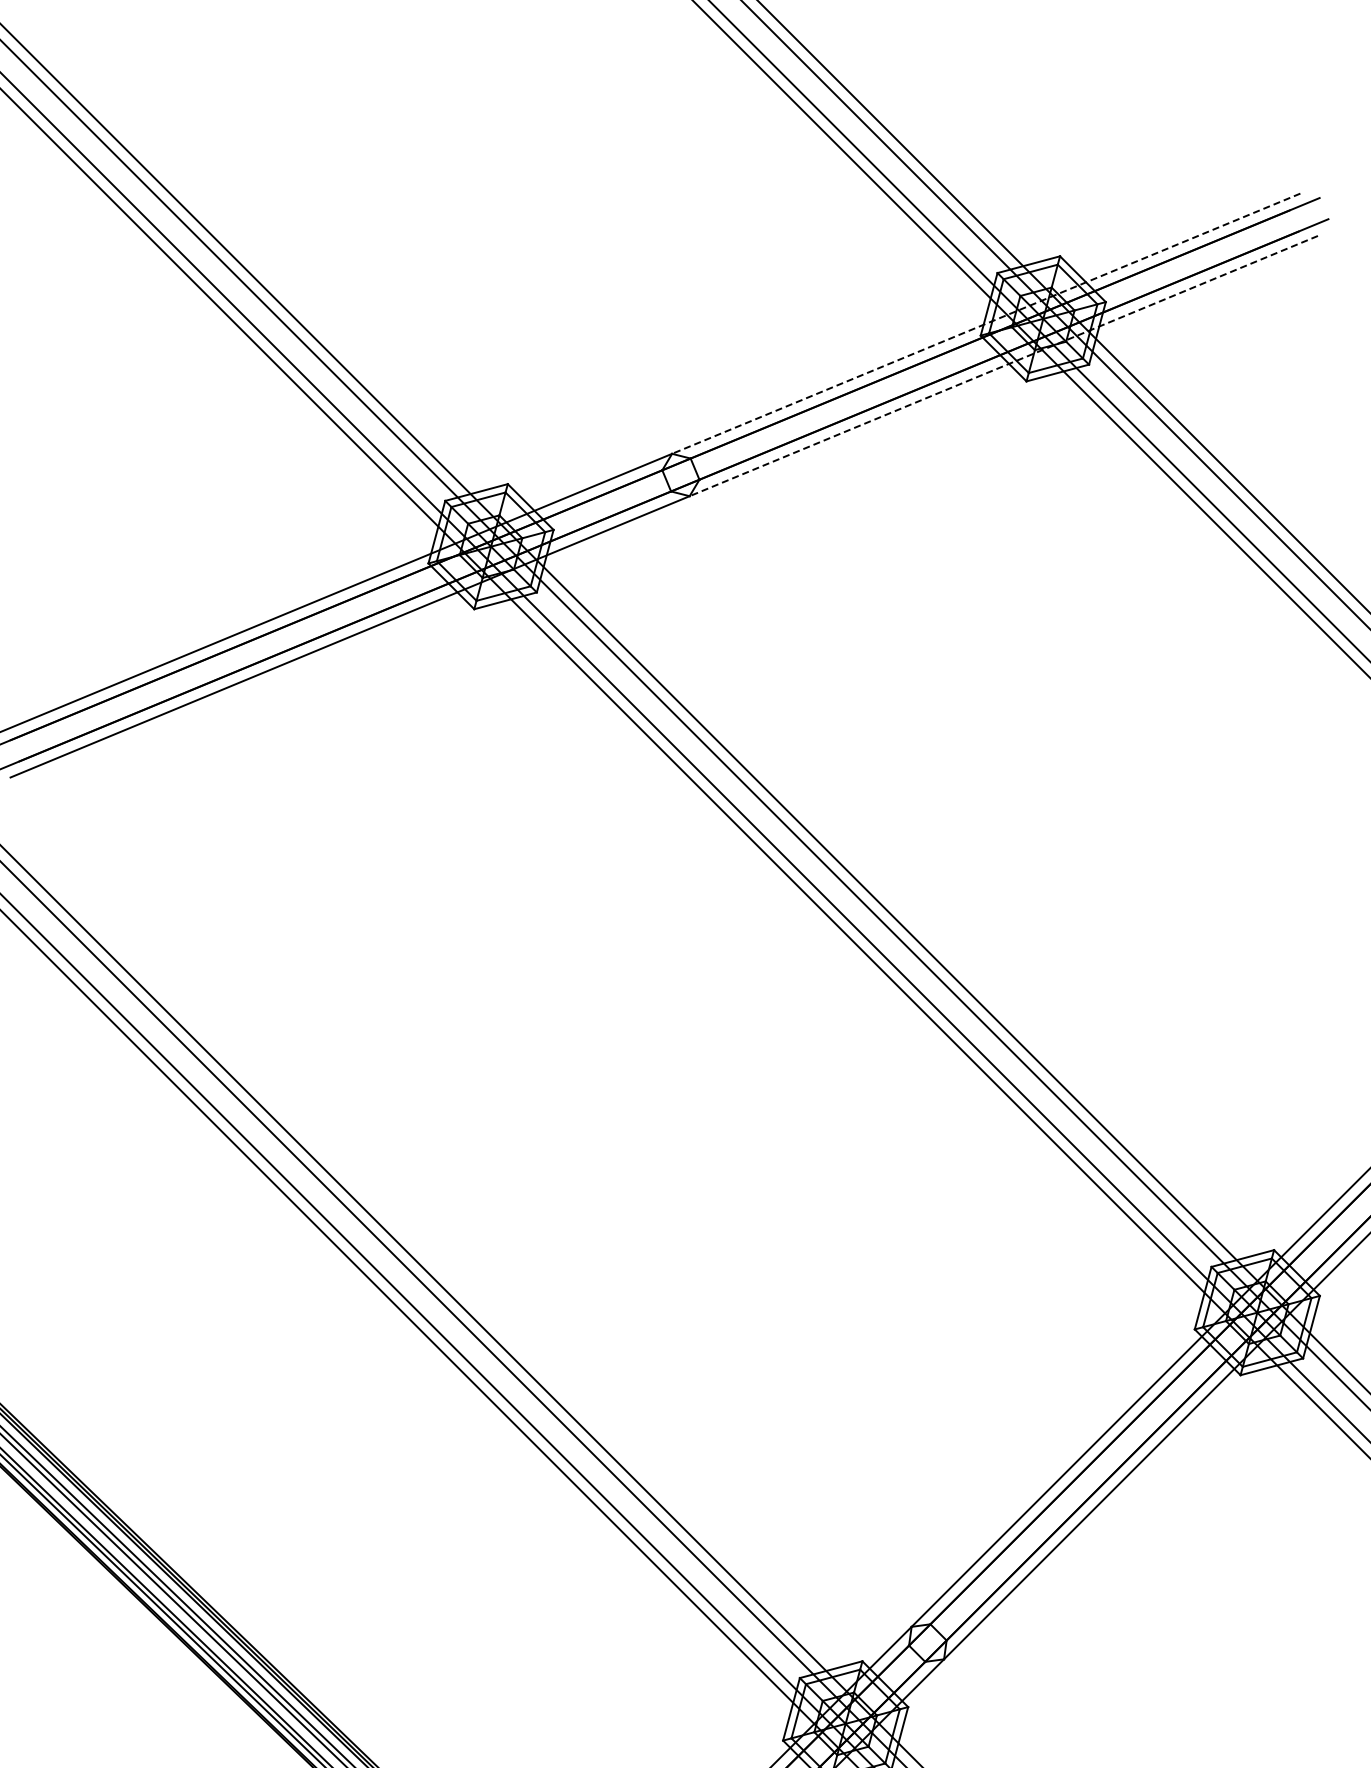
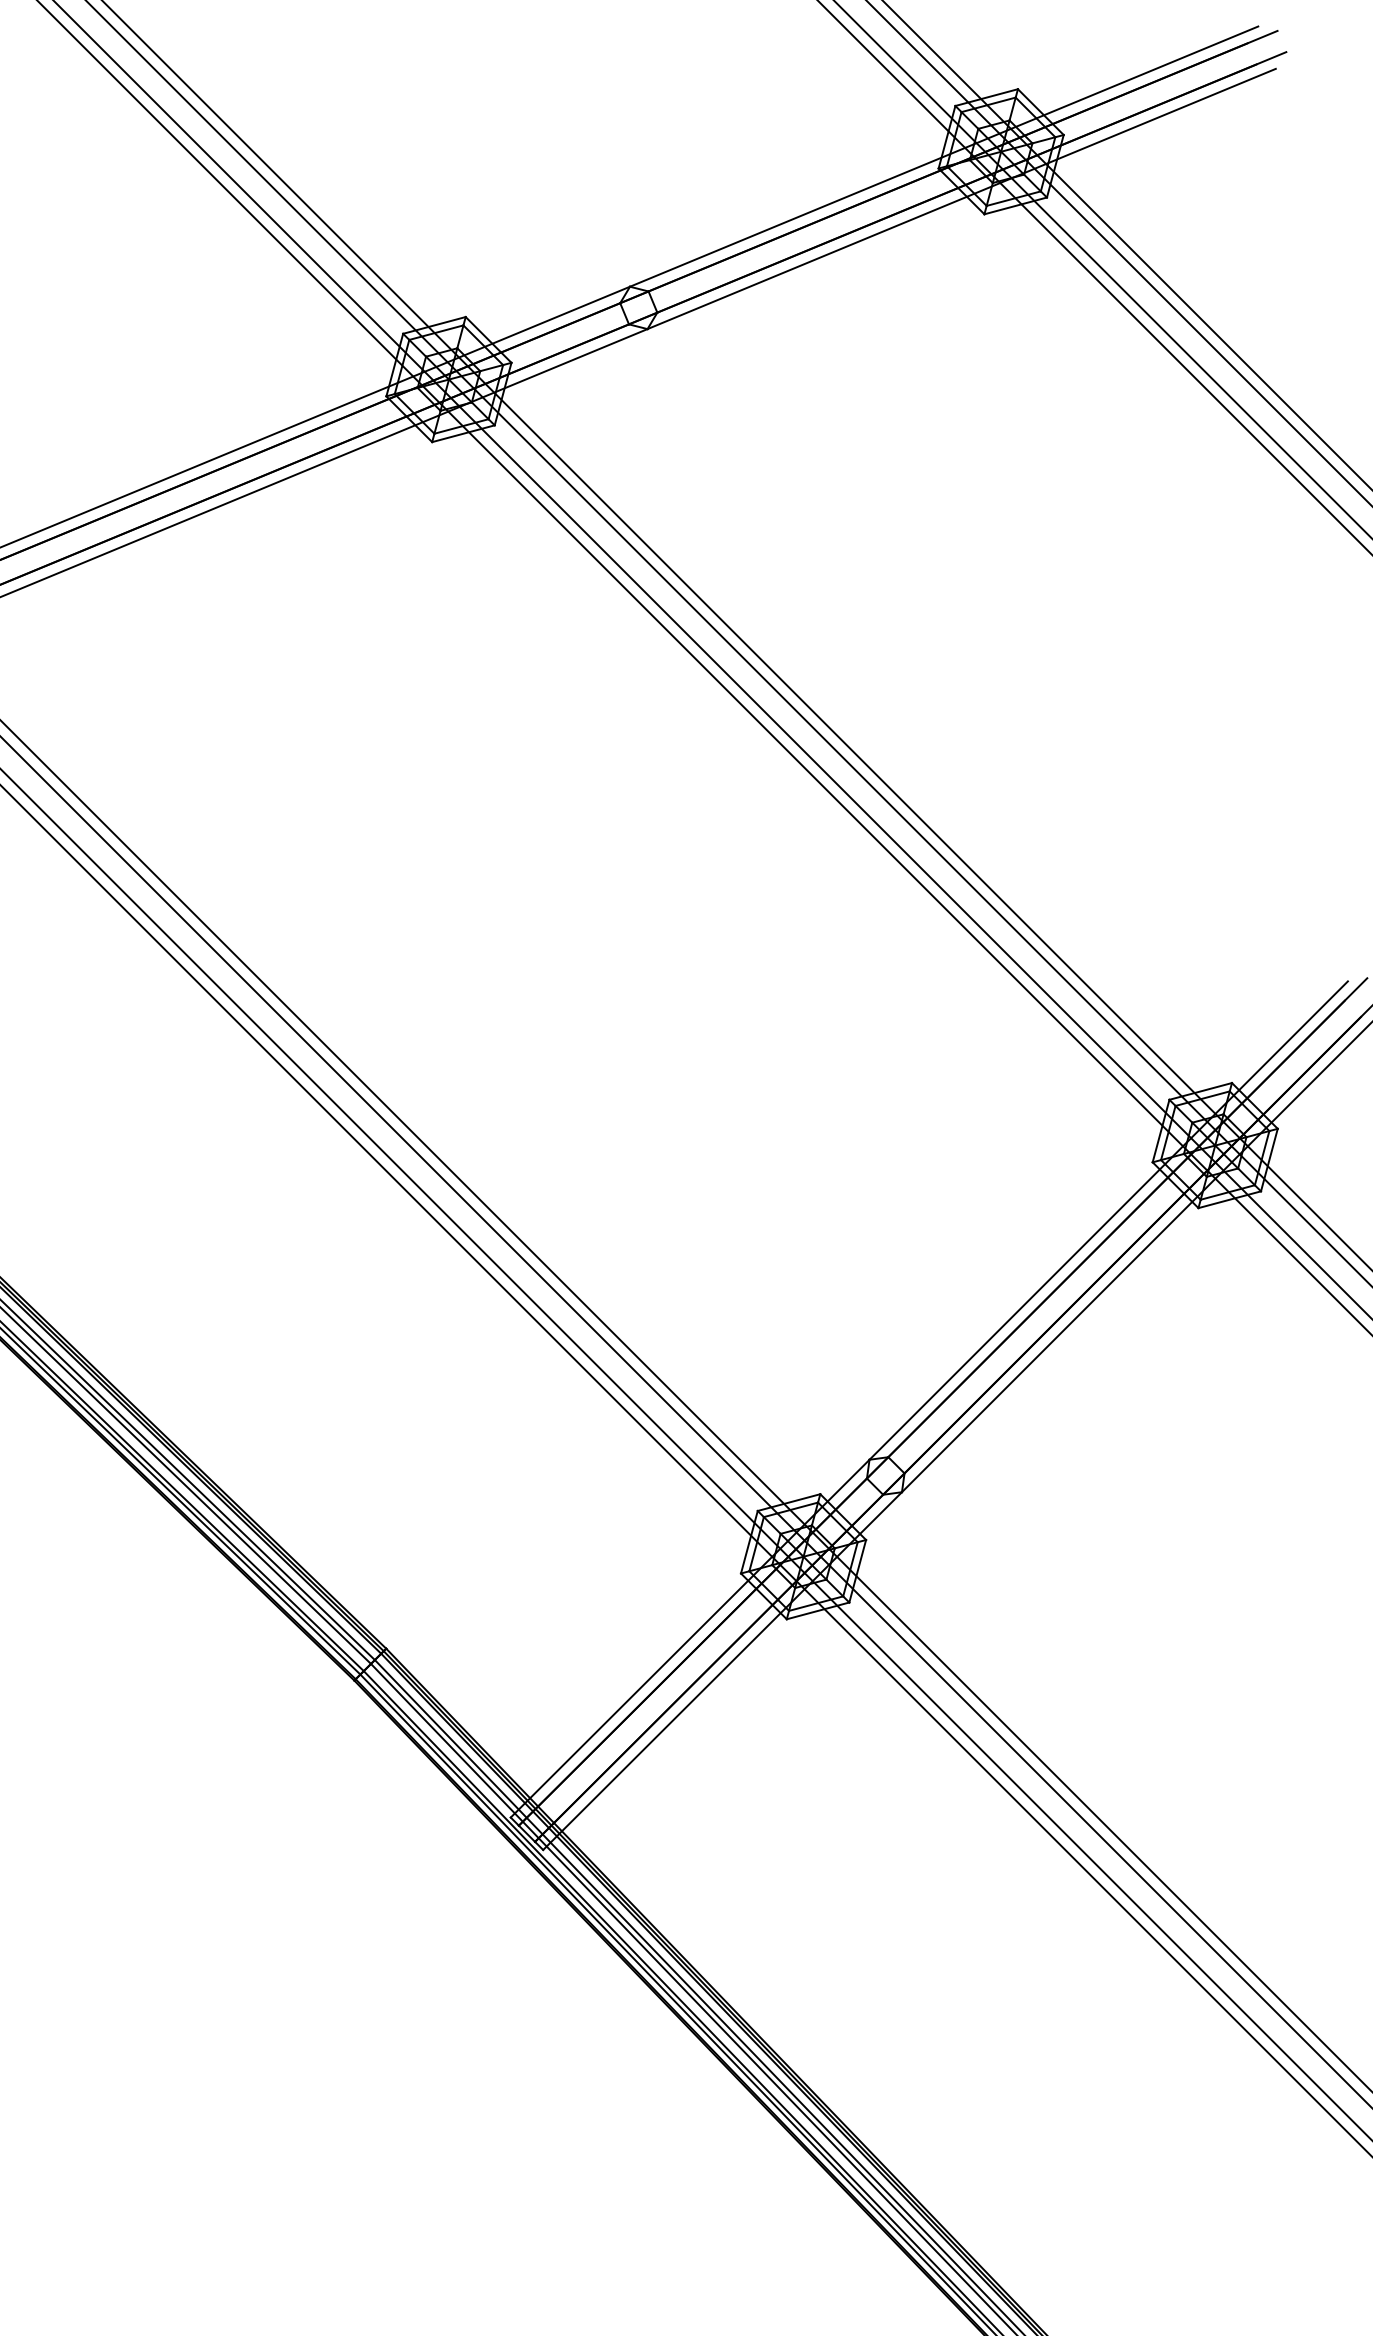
line: (985, 323) -> (943, 156), dashed -> solid
line: (1003, 366) -> (961, 199), dashed -> solid

